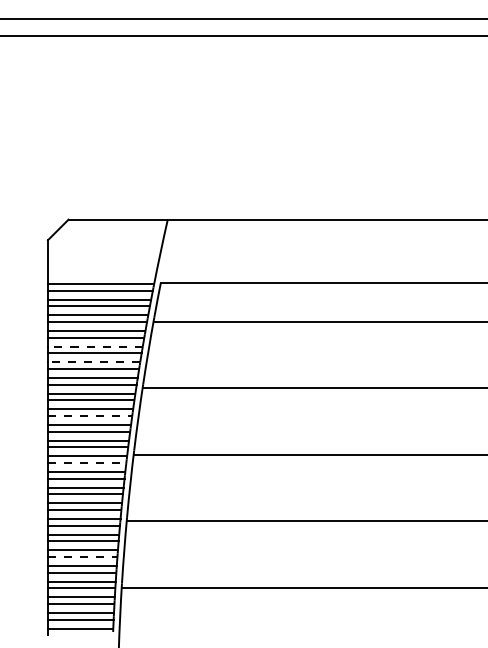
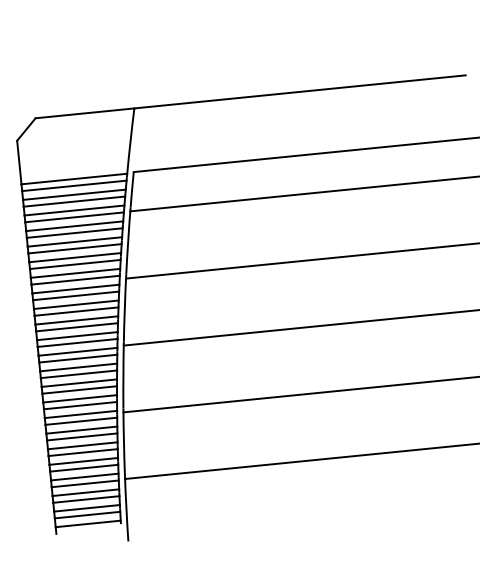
line: (94, 346) -> (74, 241), dashed -> solid
line: (93, 362) -> (74, 257), dashed -> solid
line: (90, 416) -> (77, 311), dashed -> solid
line: (87, 463) -> (78, 359), dashed -> solid
line: (82, 557) -> (83, 453), dashed -> solid

